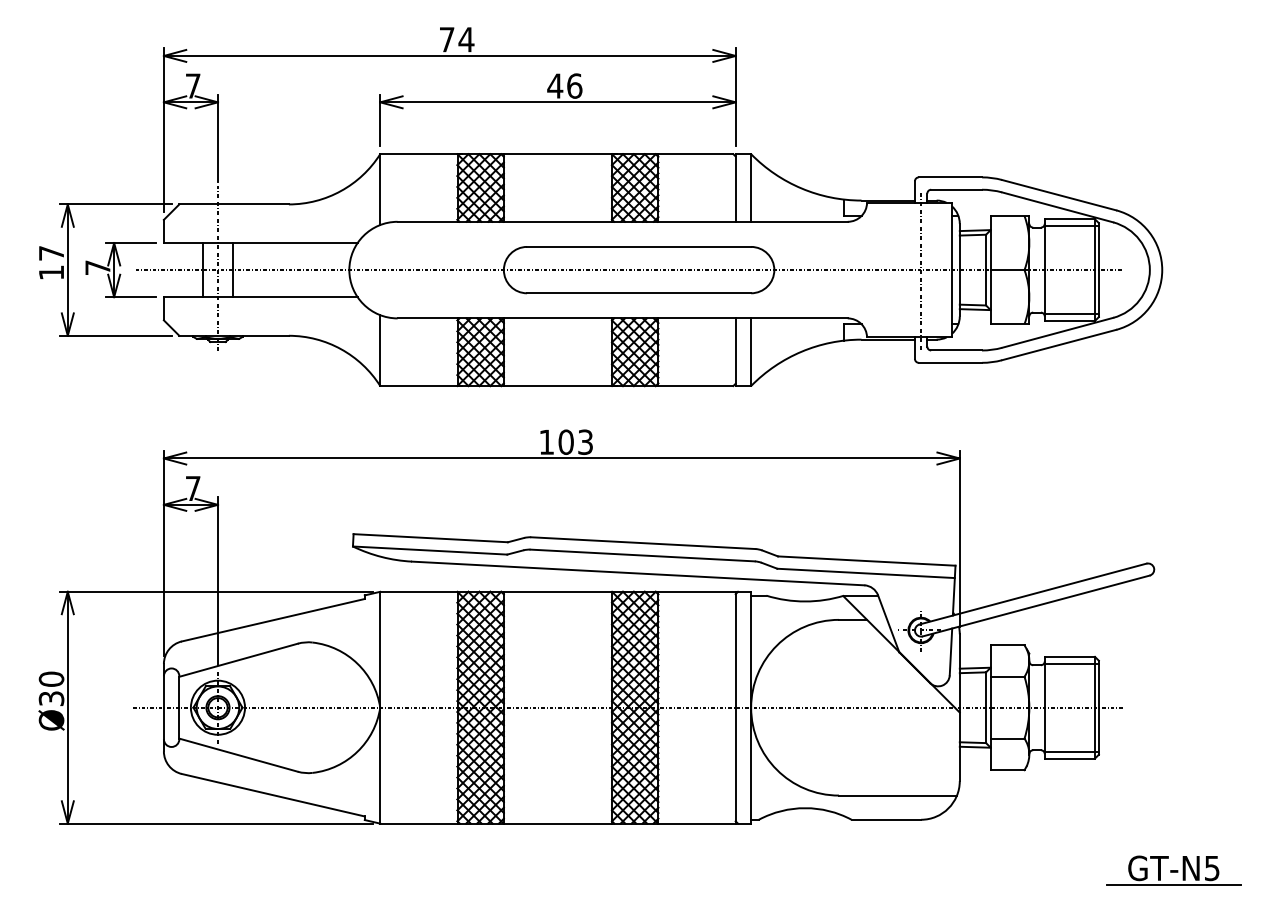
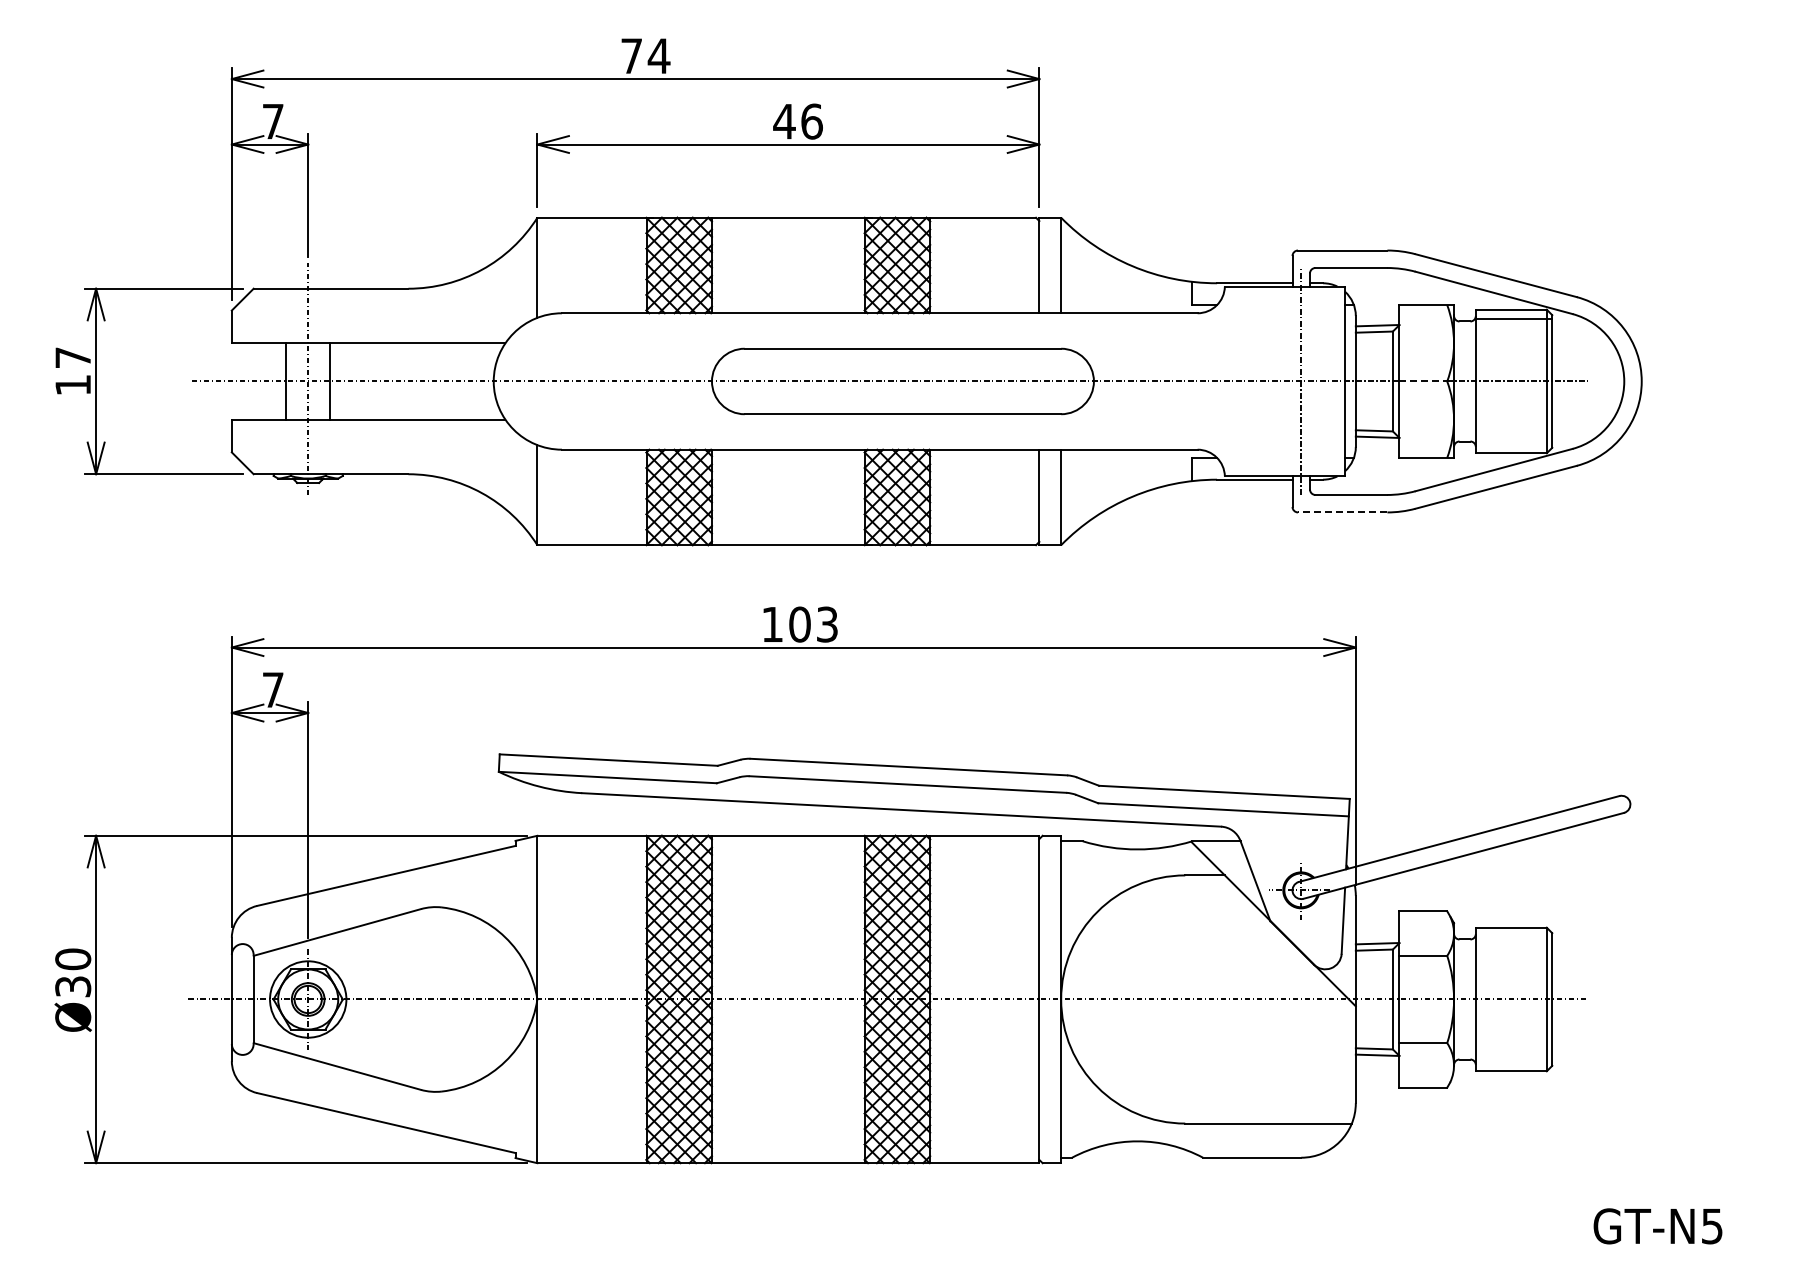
part: (121, 270) -> (171, 381), removed
line: (1007, 270) -> (1423, 381), solid -> dashed
line: (1071, 314) -> (1513, 443), removed
line: (950, 362) -> (1342, 512), solid -> dashed
line: (1071, 663) -> (1513, 937), removed
line: (1071, 751) -> (1513, 1061), removed
line: (1173, 884) -> (1657, 1249), removed

